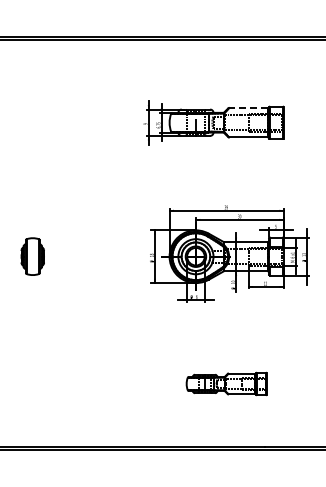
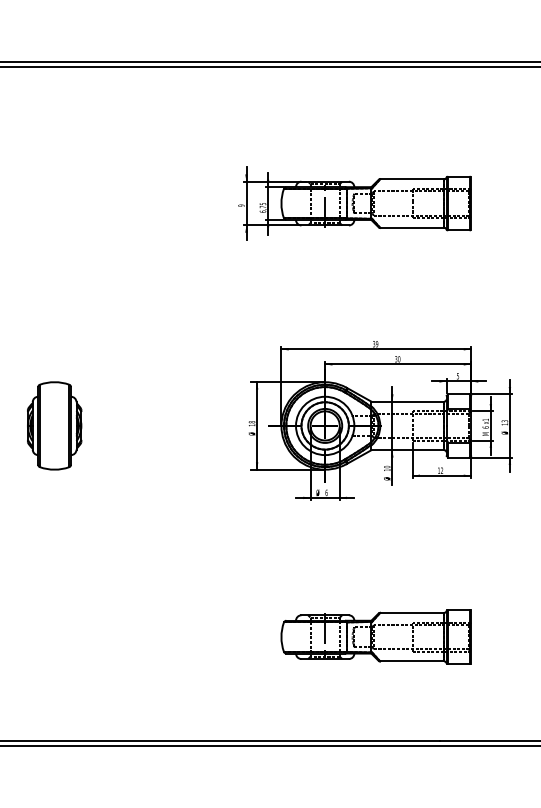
line: (247, 108) -> (410, 179), dashed -> solid
part: (32, 256) -> (53, 425), size x1.43
part: (226, 383) -> (375, 636), size x1.43

